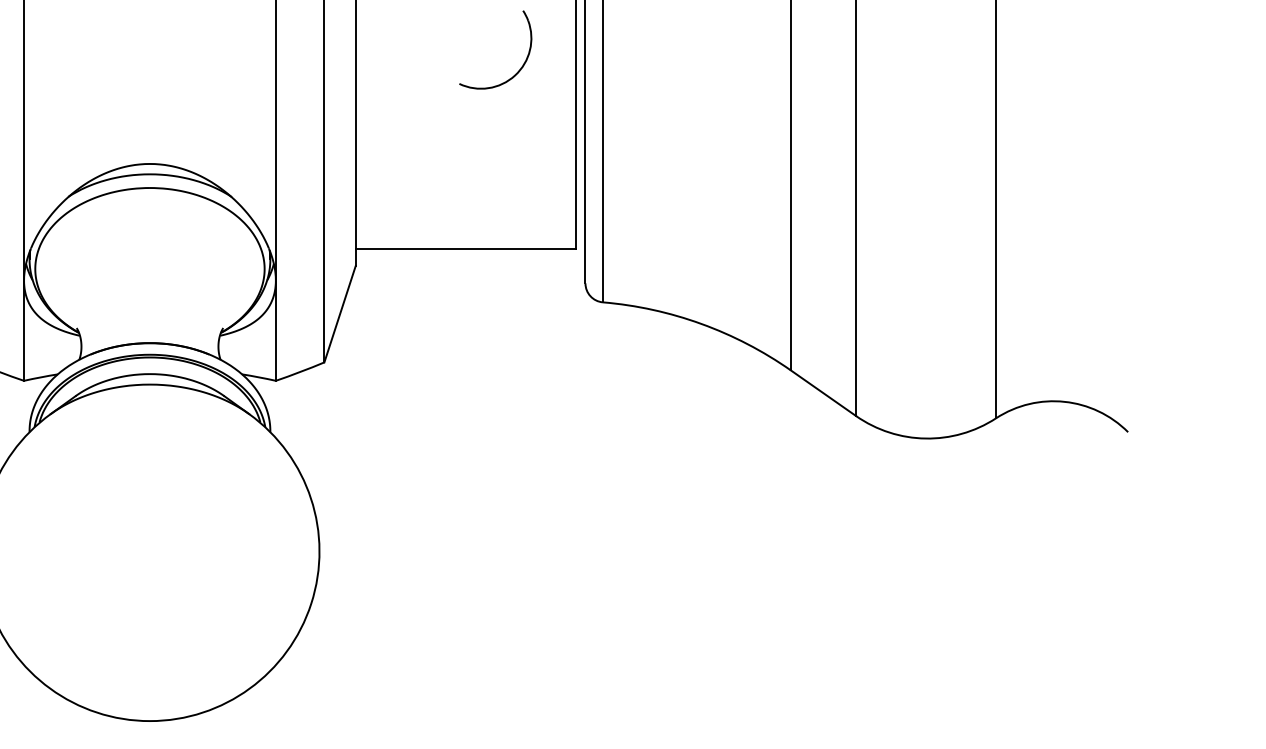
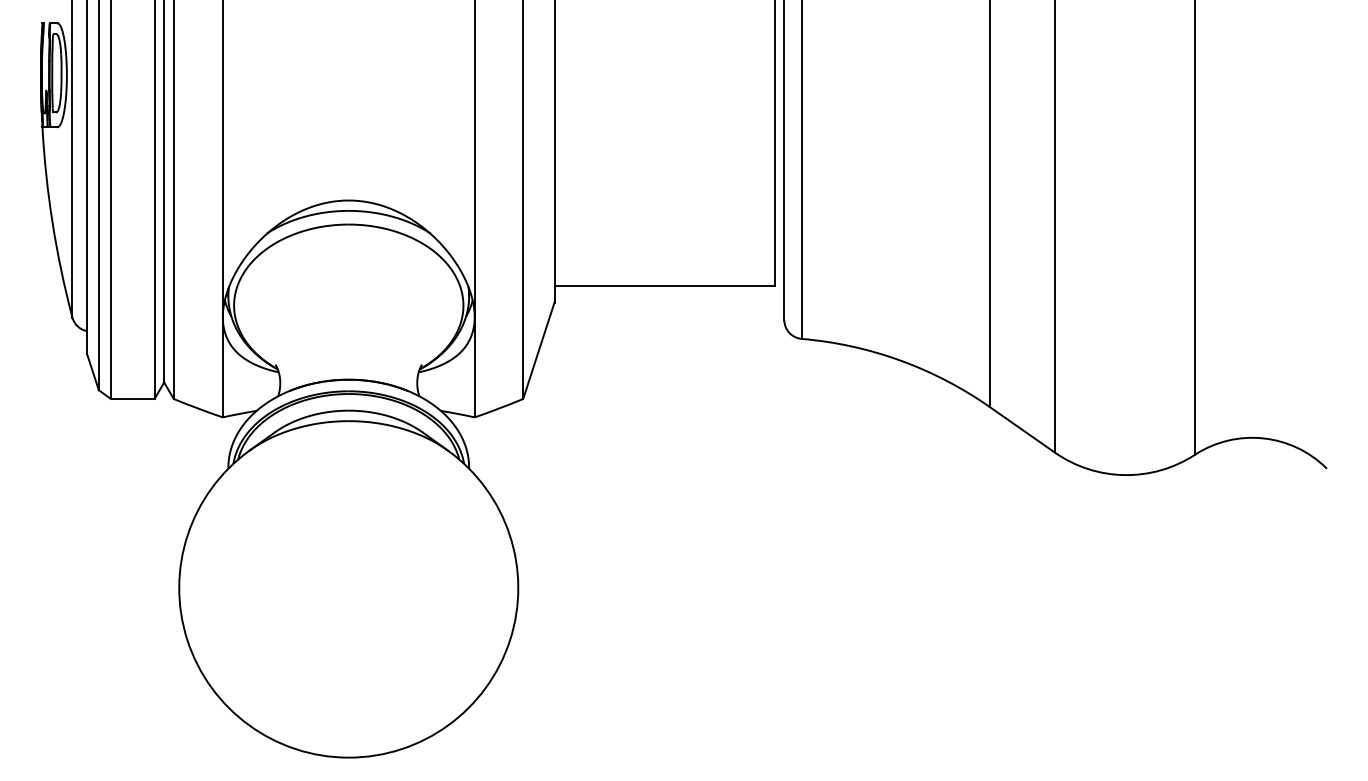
part: (517, 70) -> (716, 107), removed

